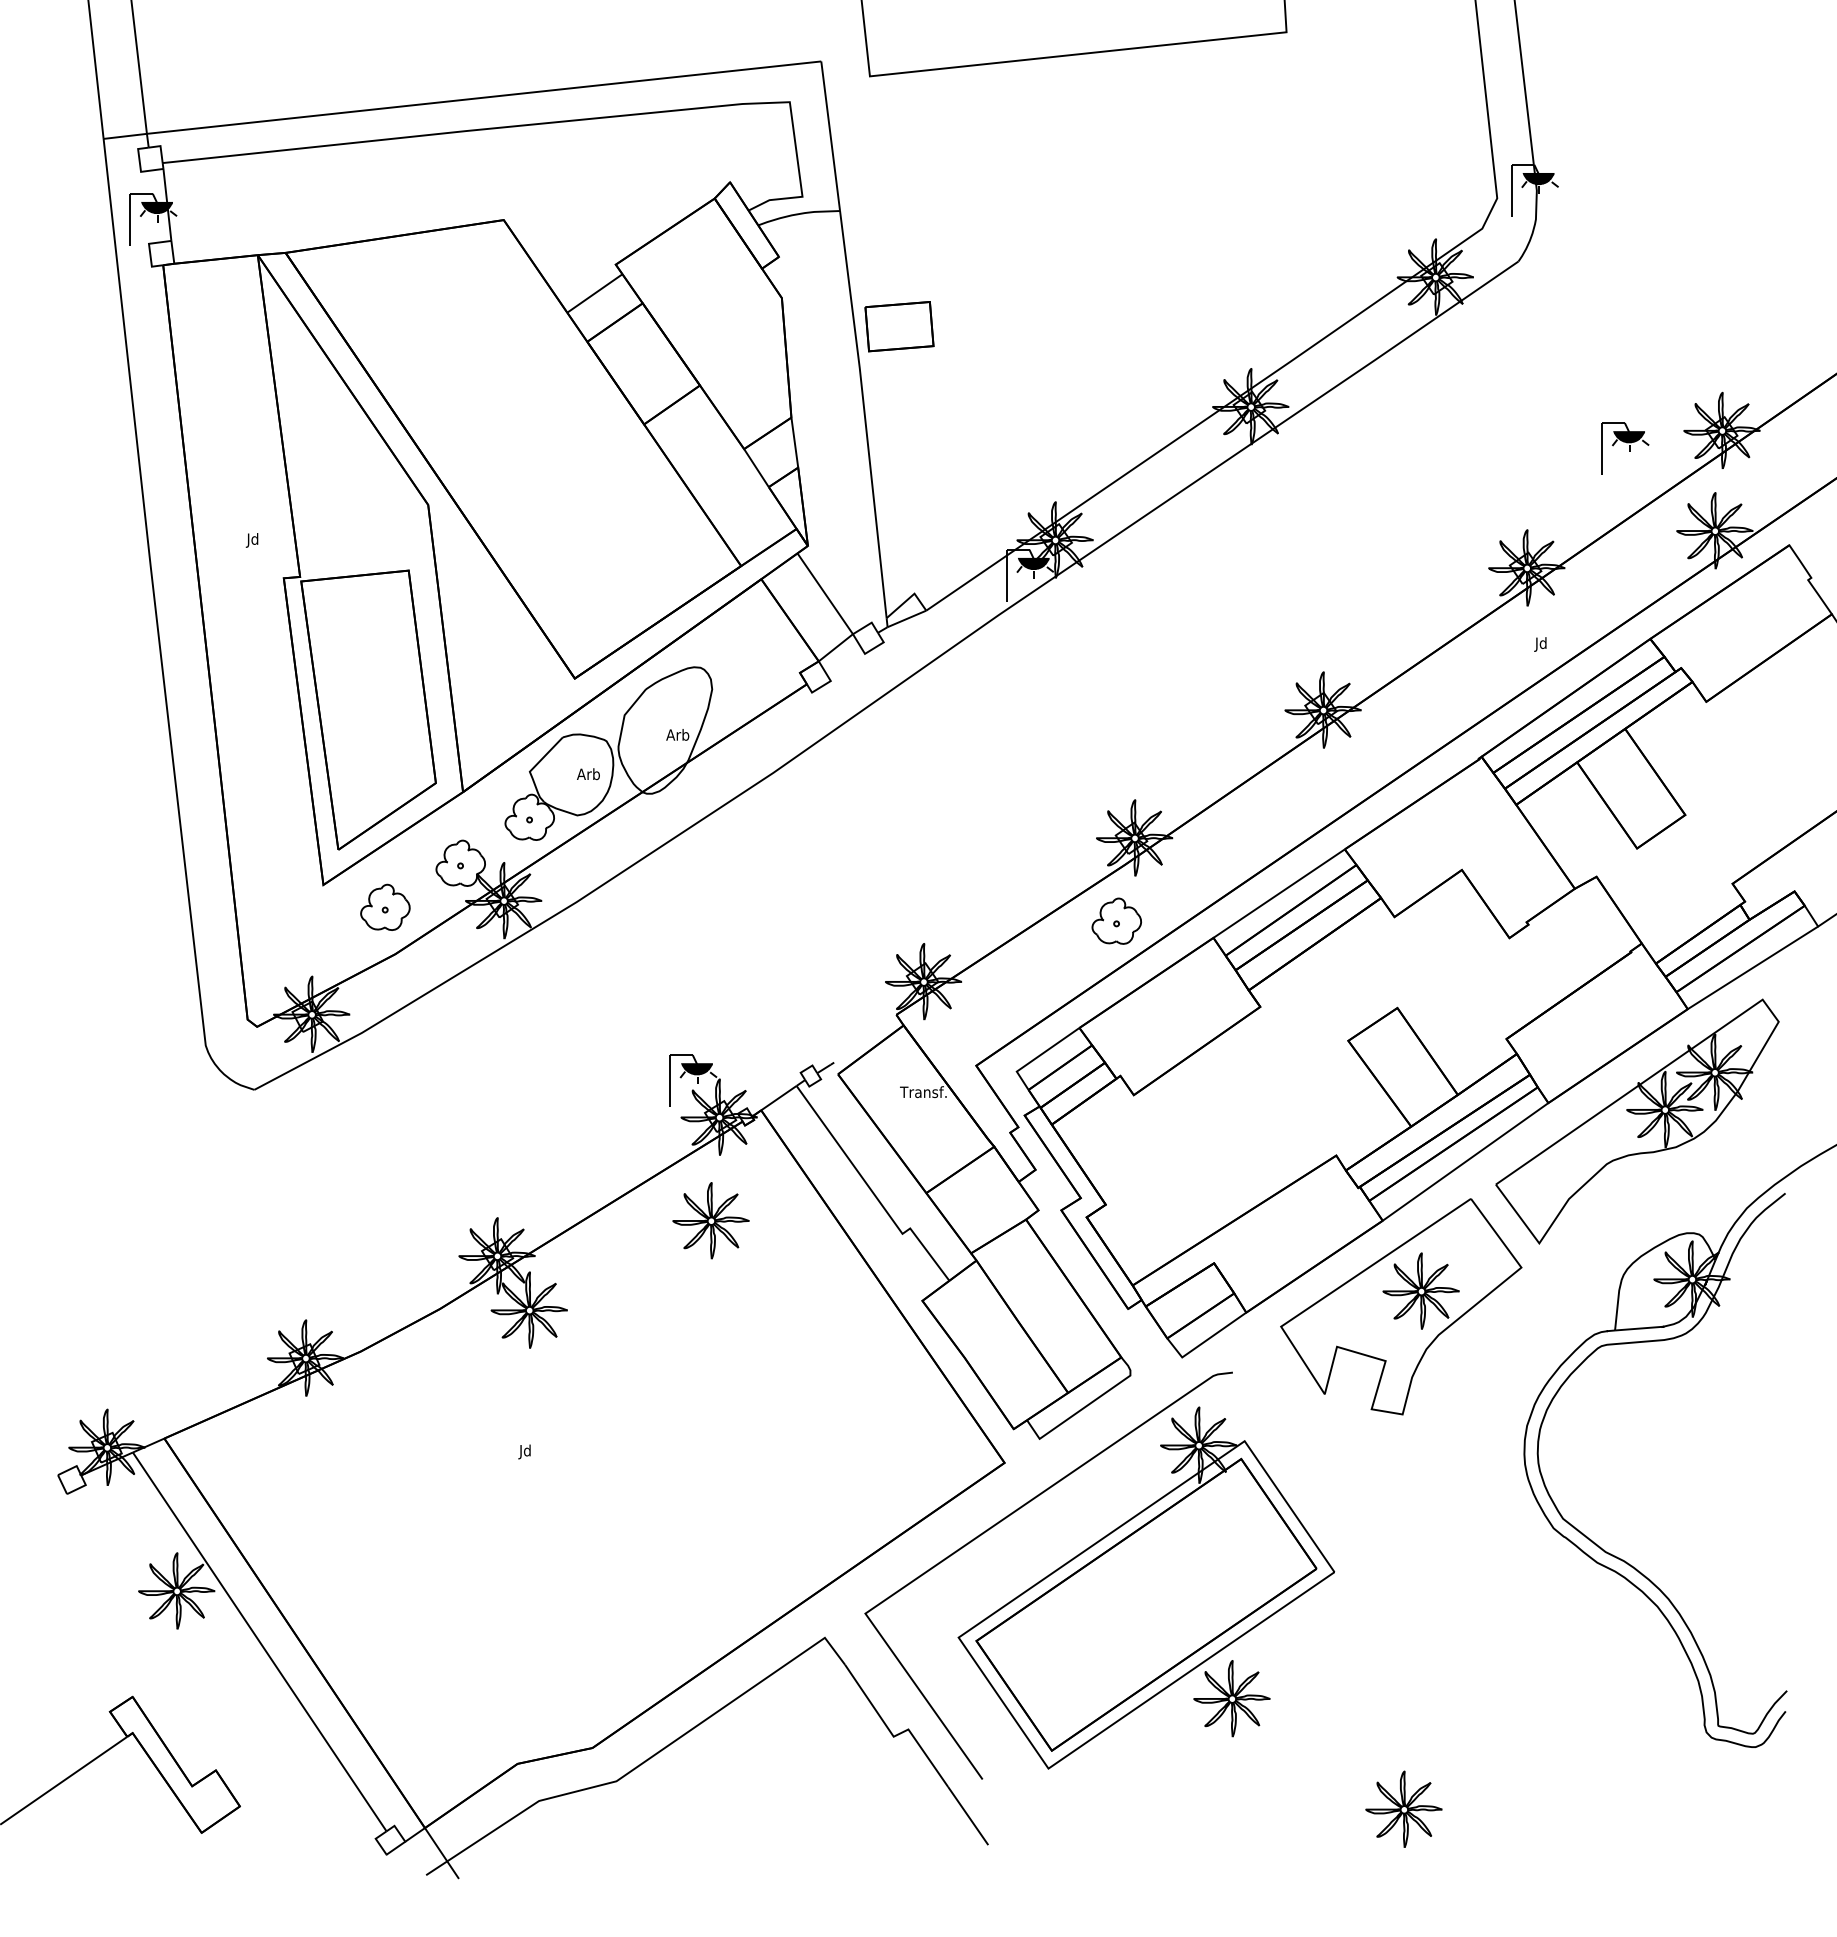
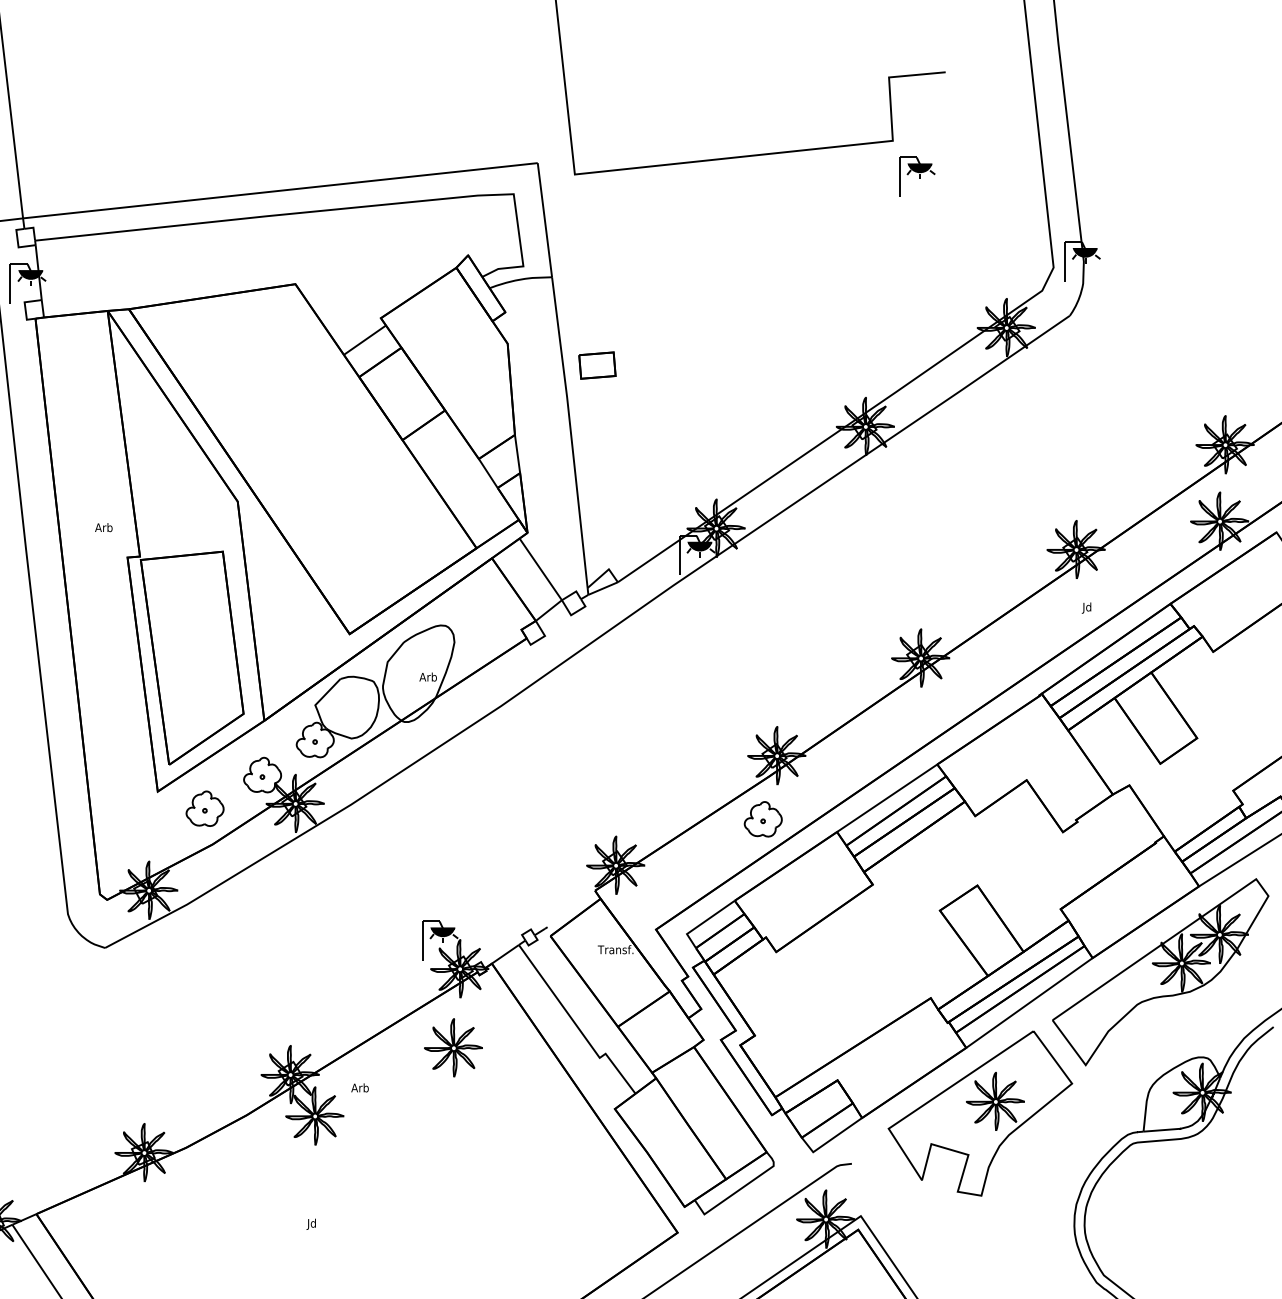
part: (899, 326) -> (597, 365), size x0.7
part: (1625, 448) -> (917, 176), moved
text: (252, 540) -> (103, 528), Jd -> Arb
text: (588, 774) -> (360, 1088), moved

